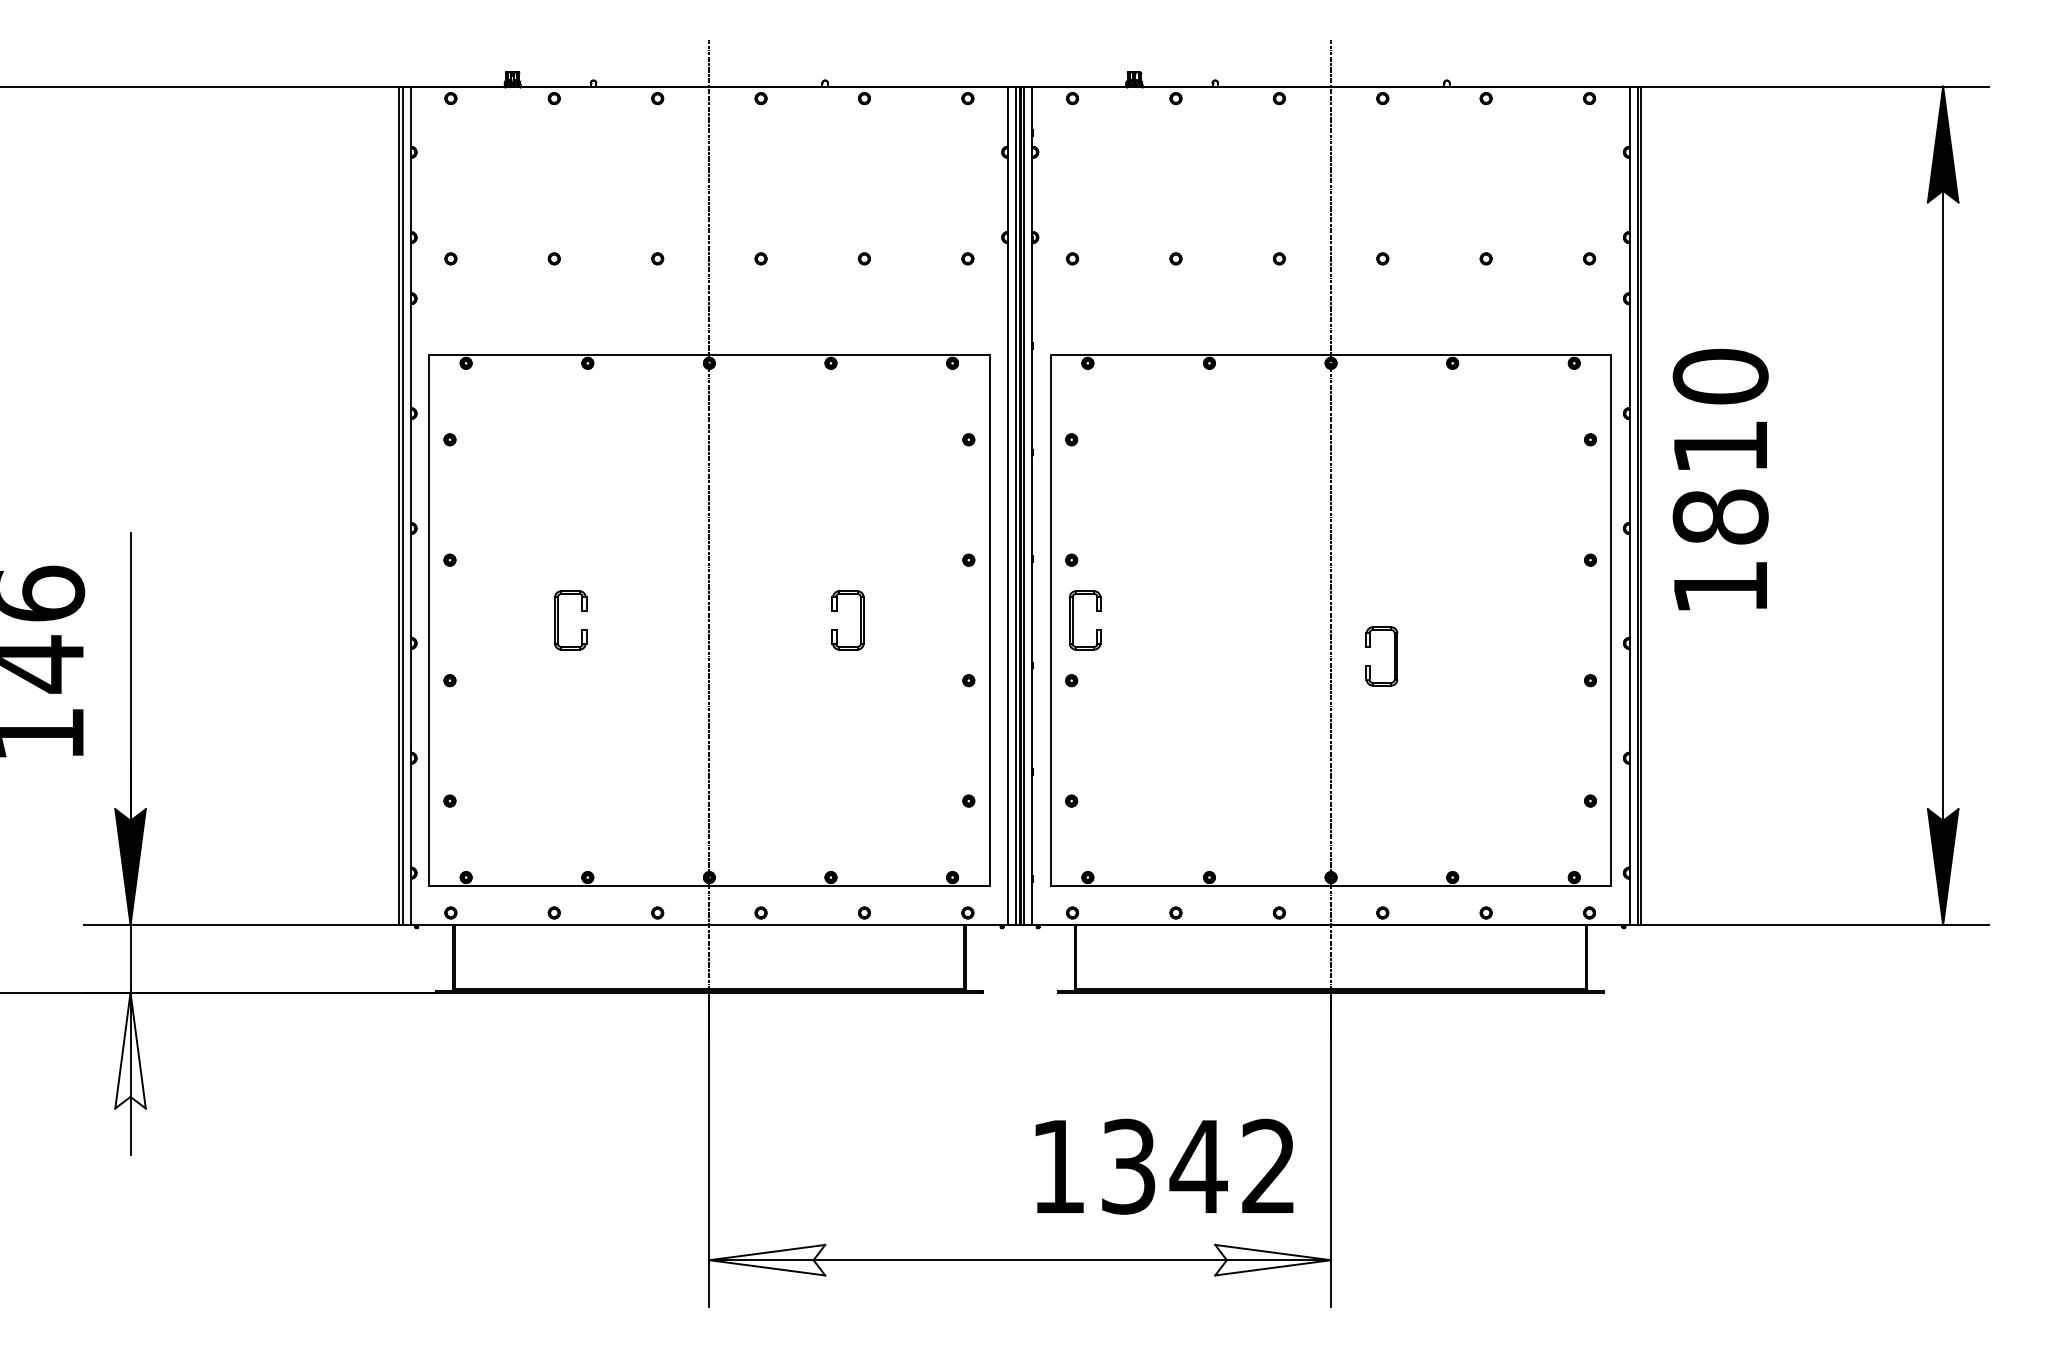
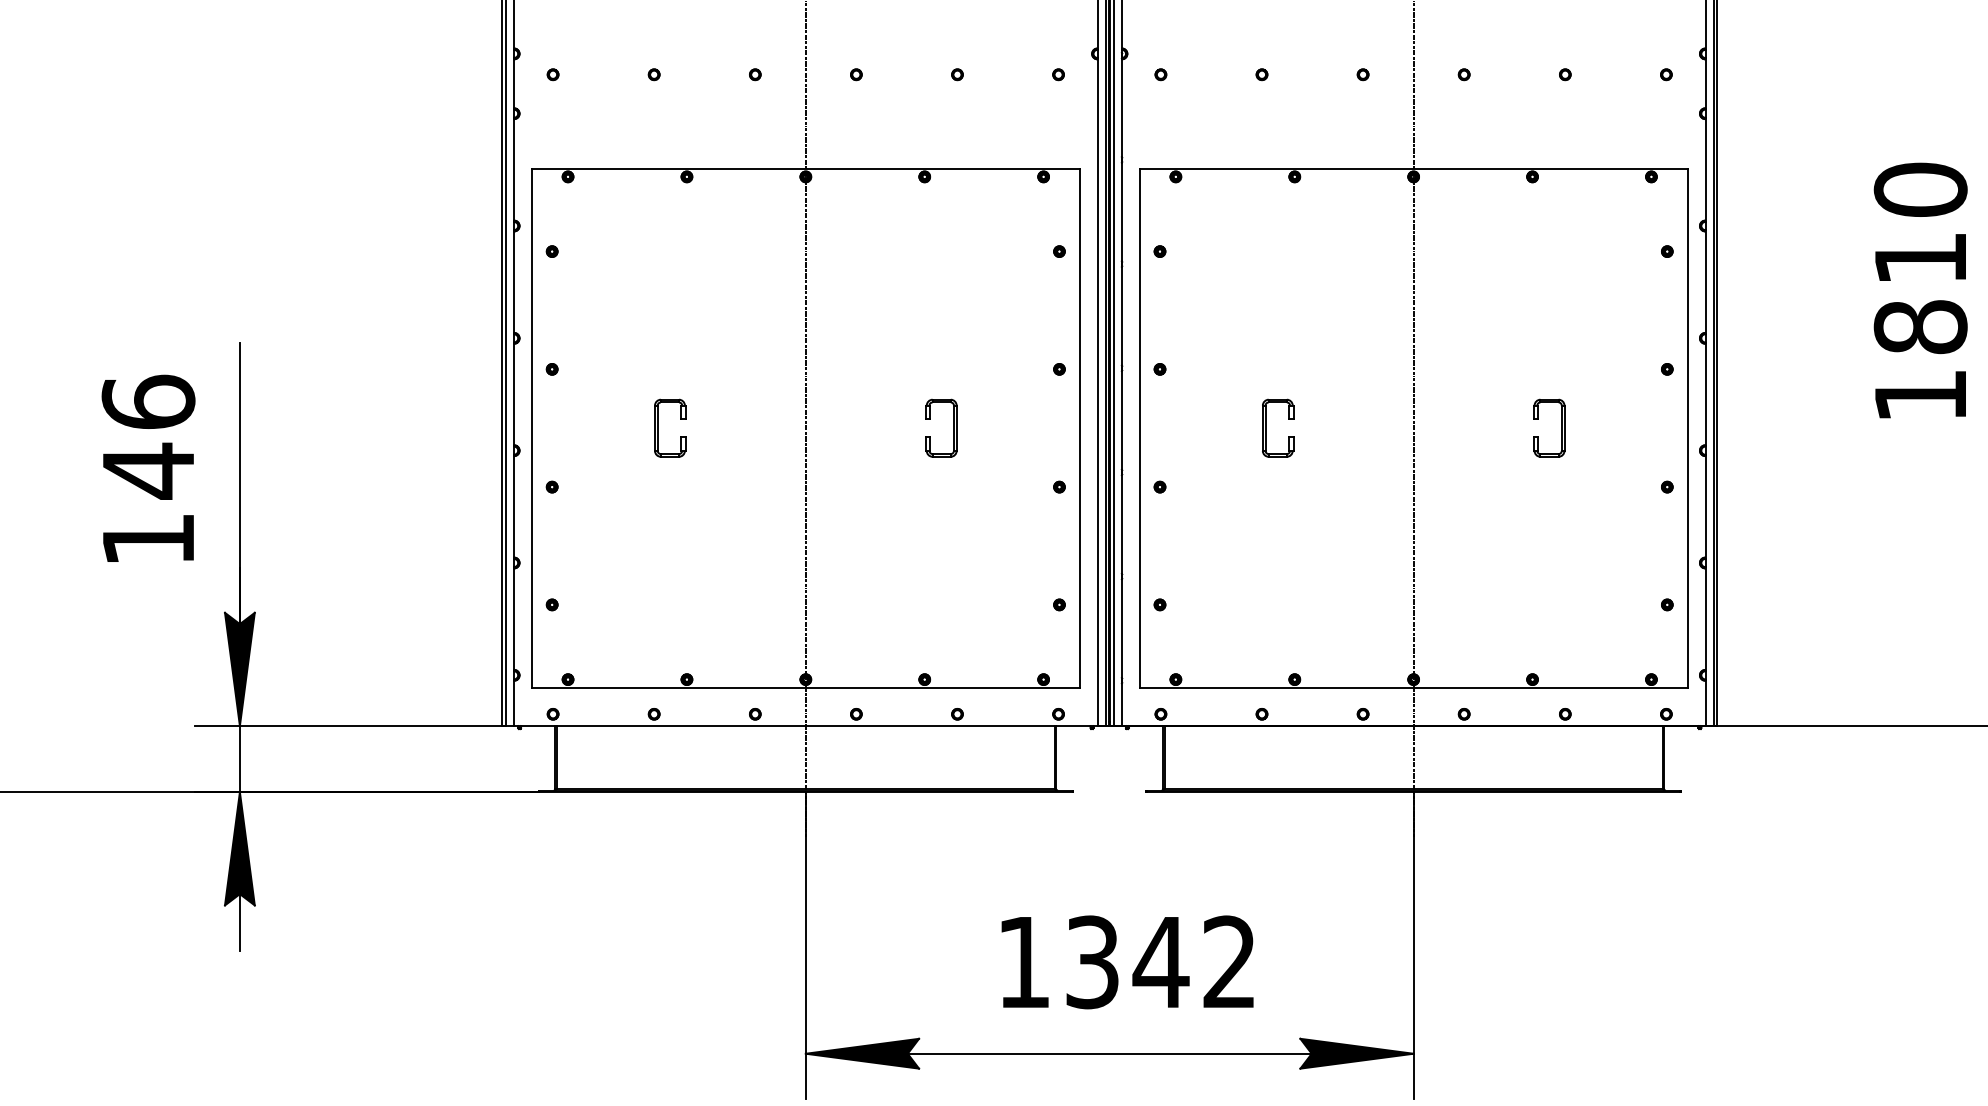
text: (1720, 479) -> (1920, 290), moved
part: (1073, 620) -> (1266, 428), moved
part: (1394, 656) -> (1561, 428), moved
fill: (130, 1050) -> (239, 848), added
text: (1164, 1166) -> (1127, 962), moved
fill: (767, 1259) -> (862, 1053), added
fill: (1273, 1259) -> (1357, 1053), added

